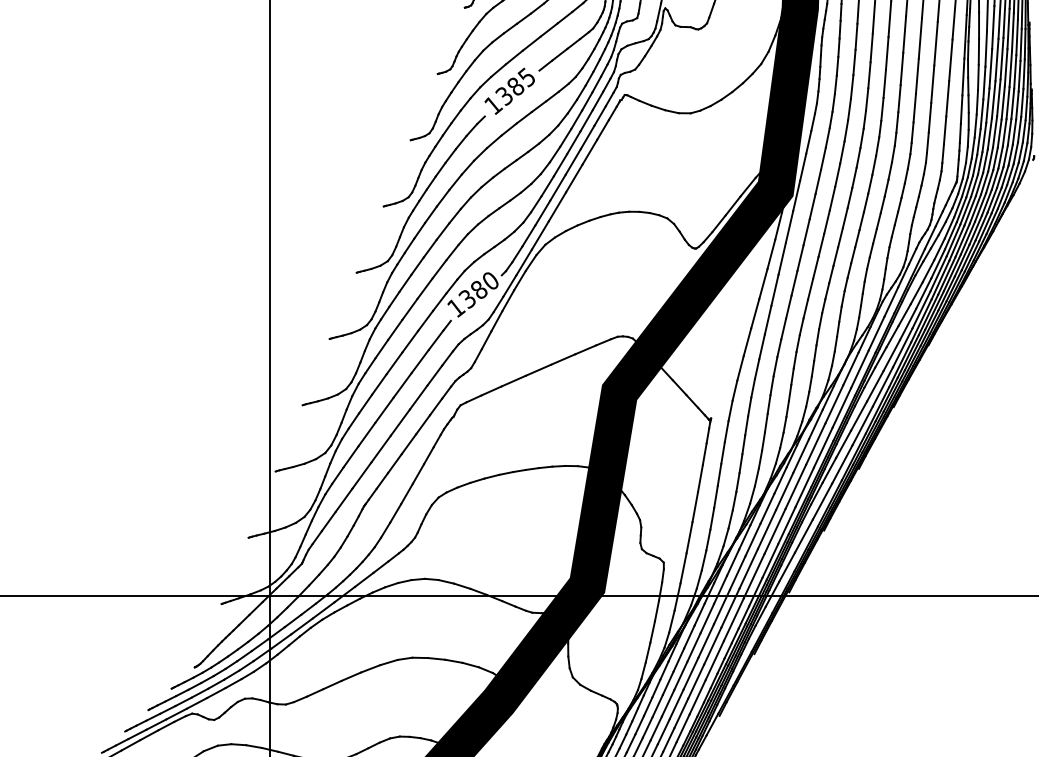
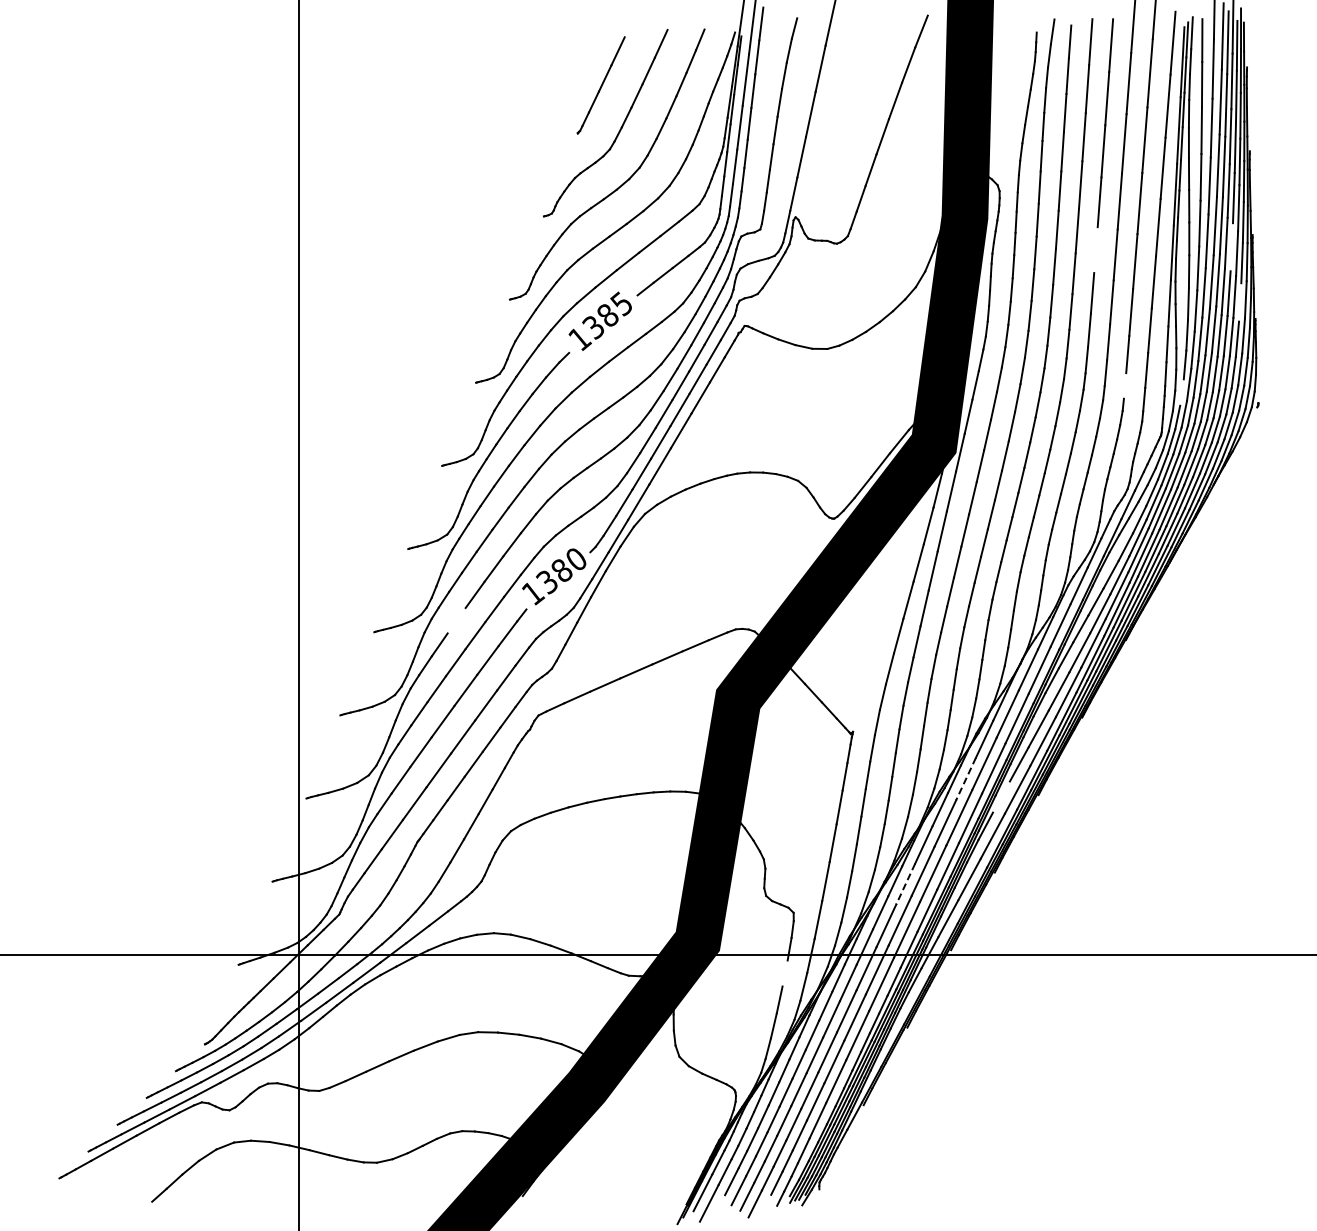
line: (1012, 32) -> (1231, 247), removed
line: (904, 34) -> (1095, 250), removed
line: (1019, 76) -> (1240, 302), removed
line: (927, 142) -> (1124, 385), removed
line: (972, 148) -> (1181, 392), removed
line: (395, 329) -> (456, 620), removed
line: (800, 456) -> (965, 779), solid -> dashed
line: (828, 469) -> (1000, 796), removed
line: (752, 540) -> (905, 884), solid -> dashed
line: (656, 610) -> (784, 973), removed

